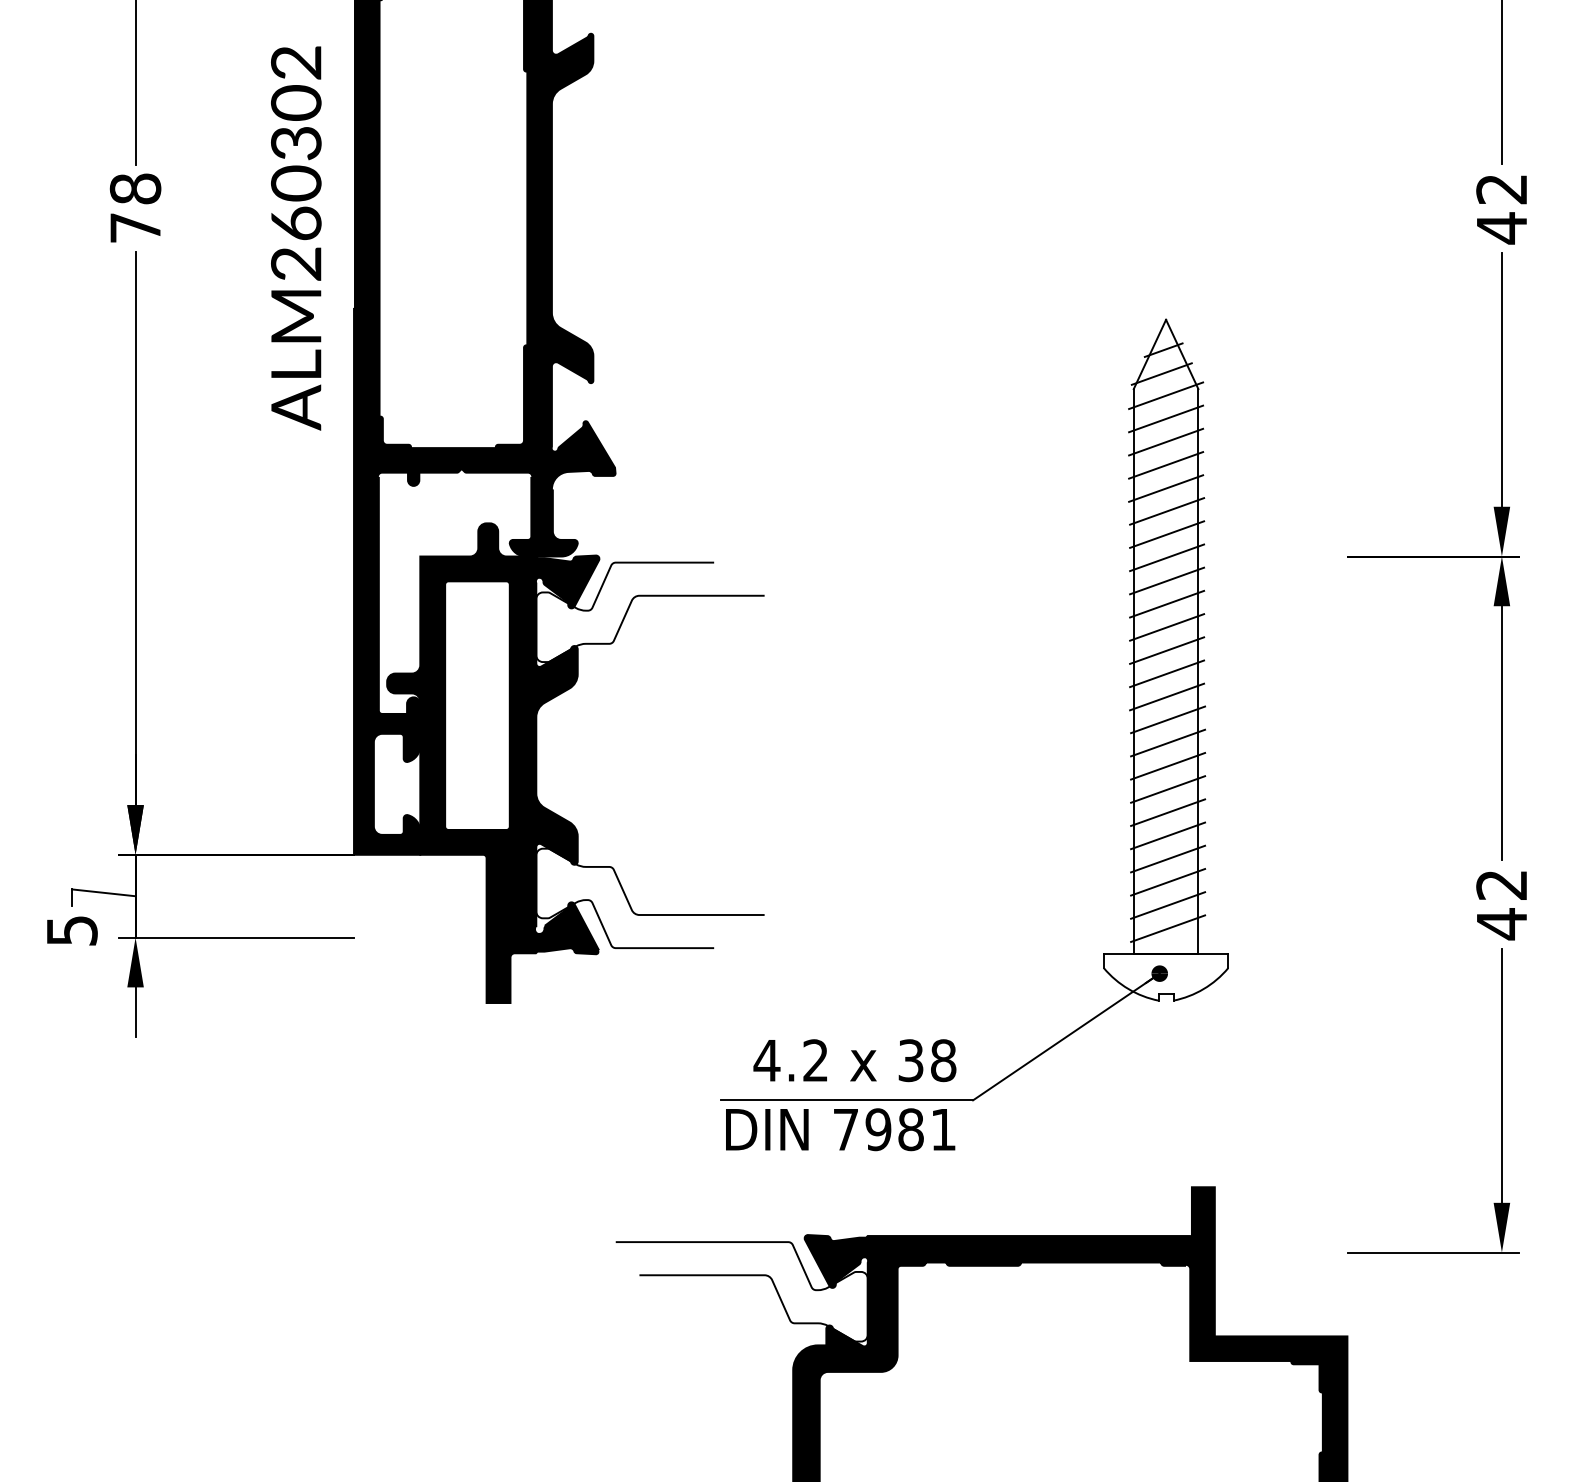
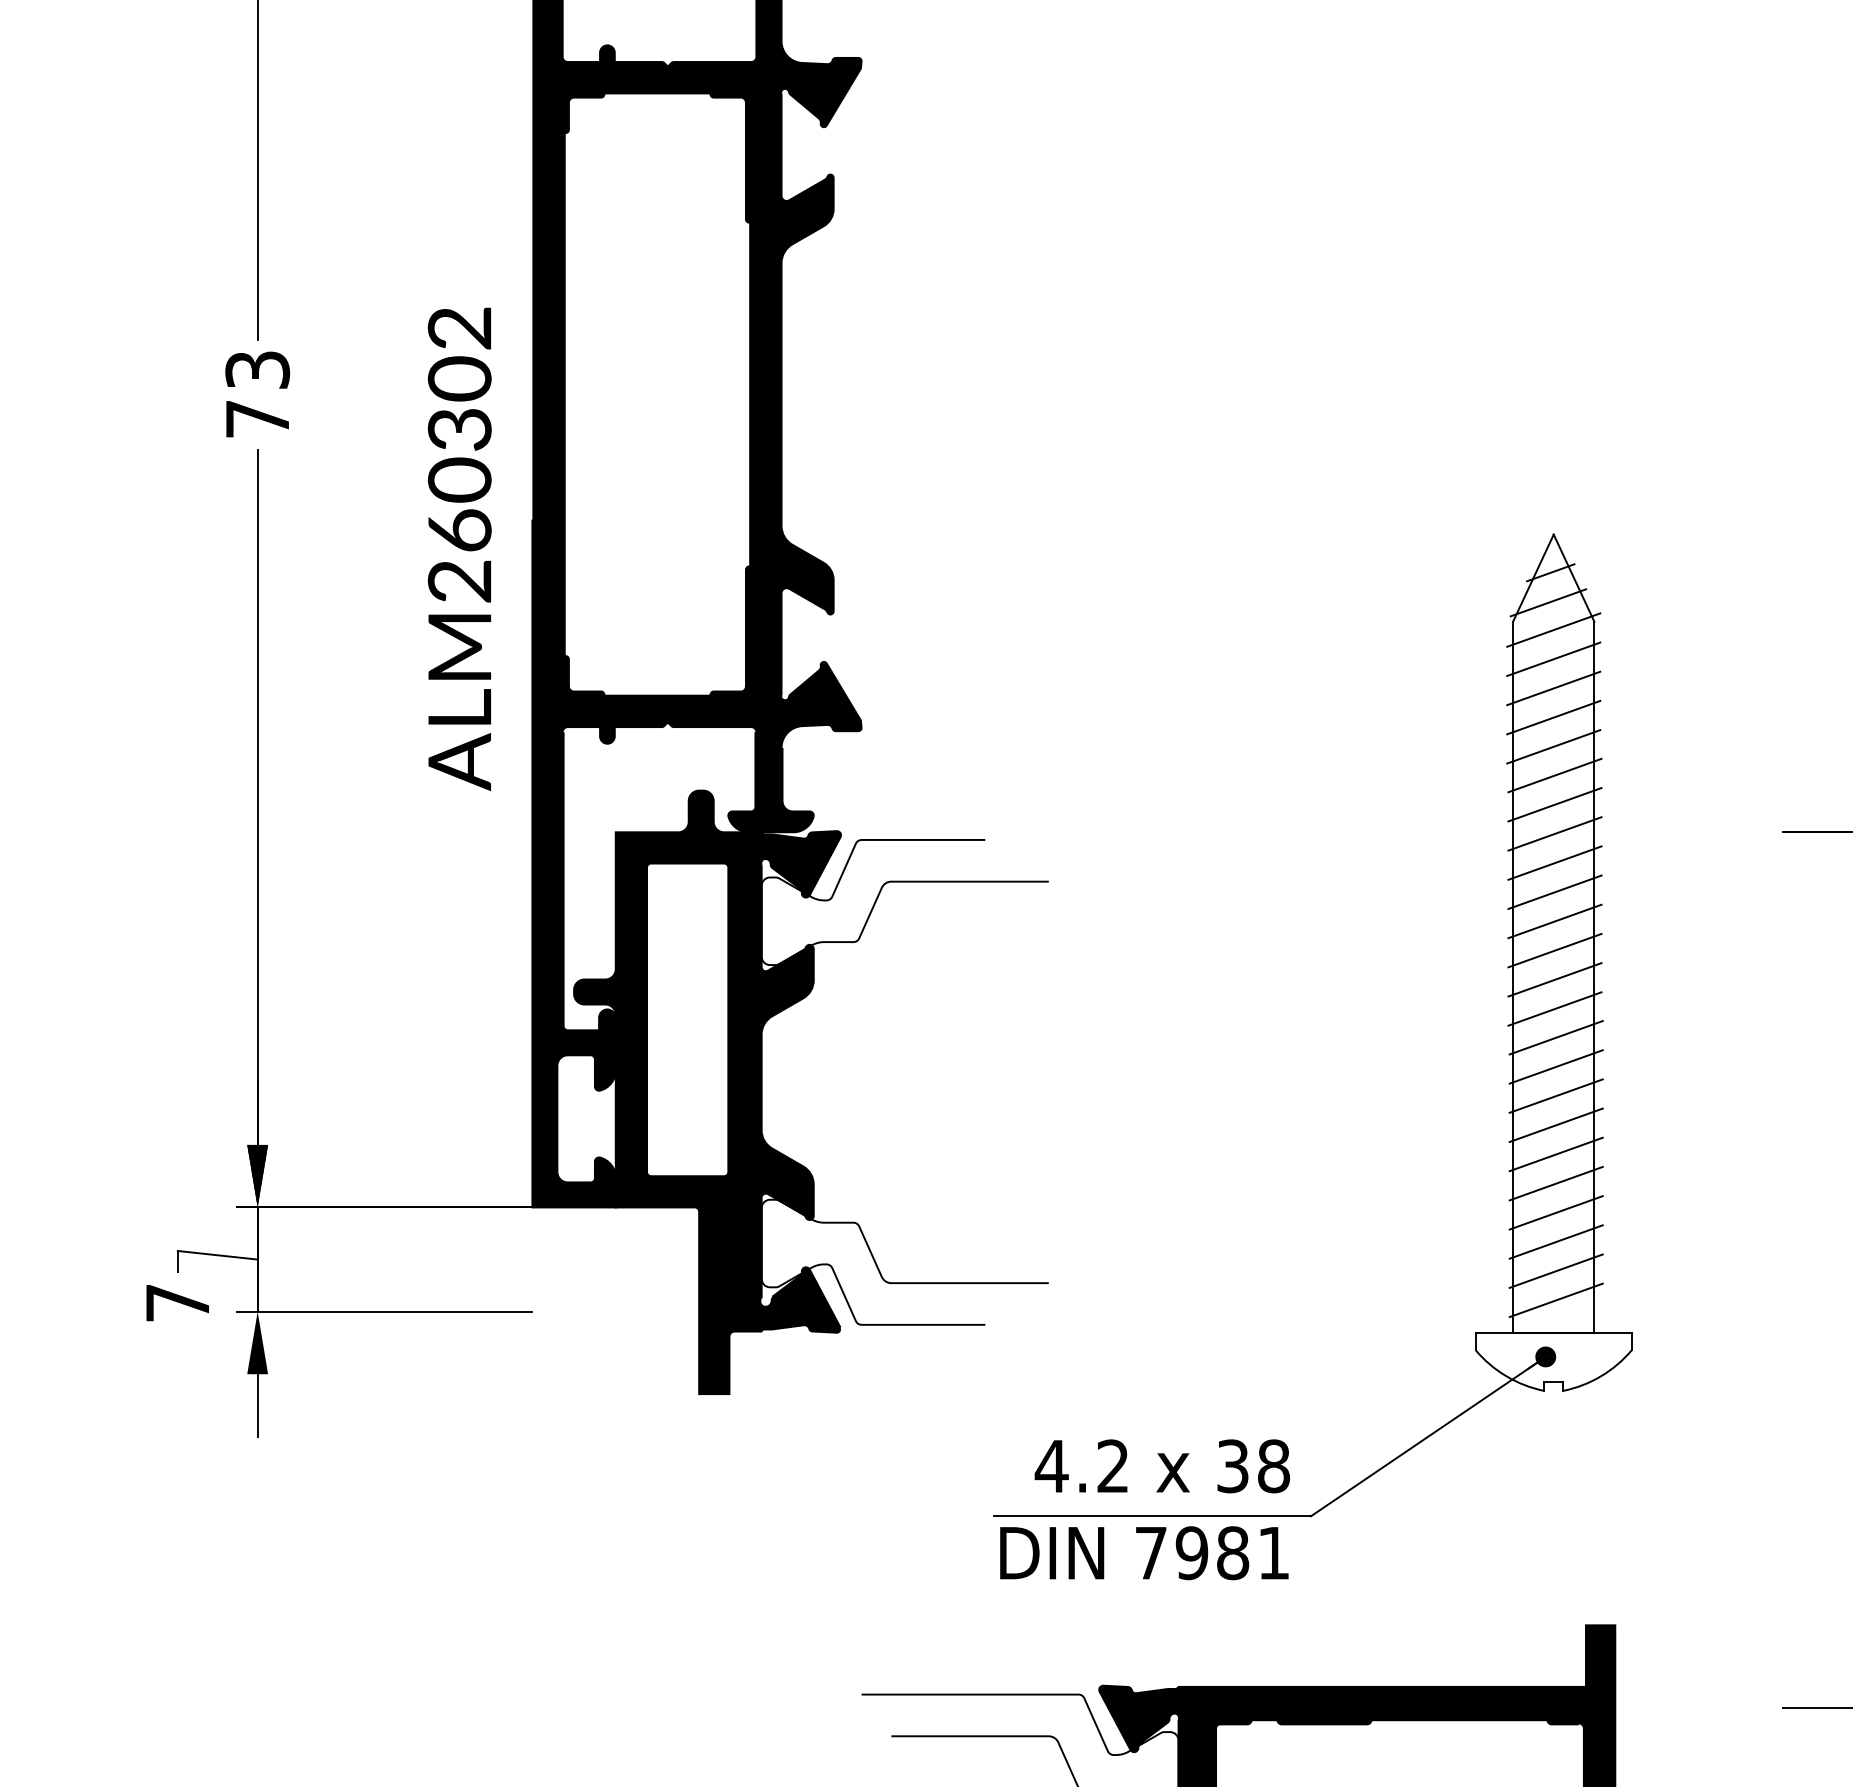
text: (135, 188) -> (257, 369), 78 -> 73
text: (296, 238) -> (460, 549), moved
text: (72, 930) -> (178, 1302), 5 -> 7

